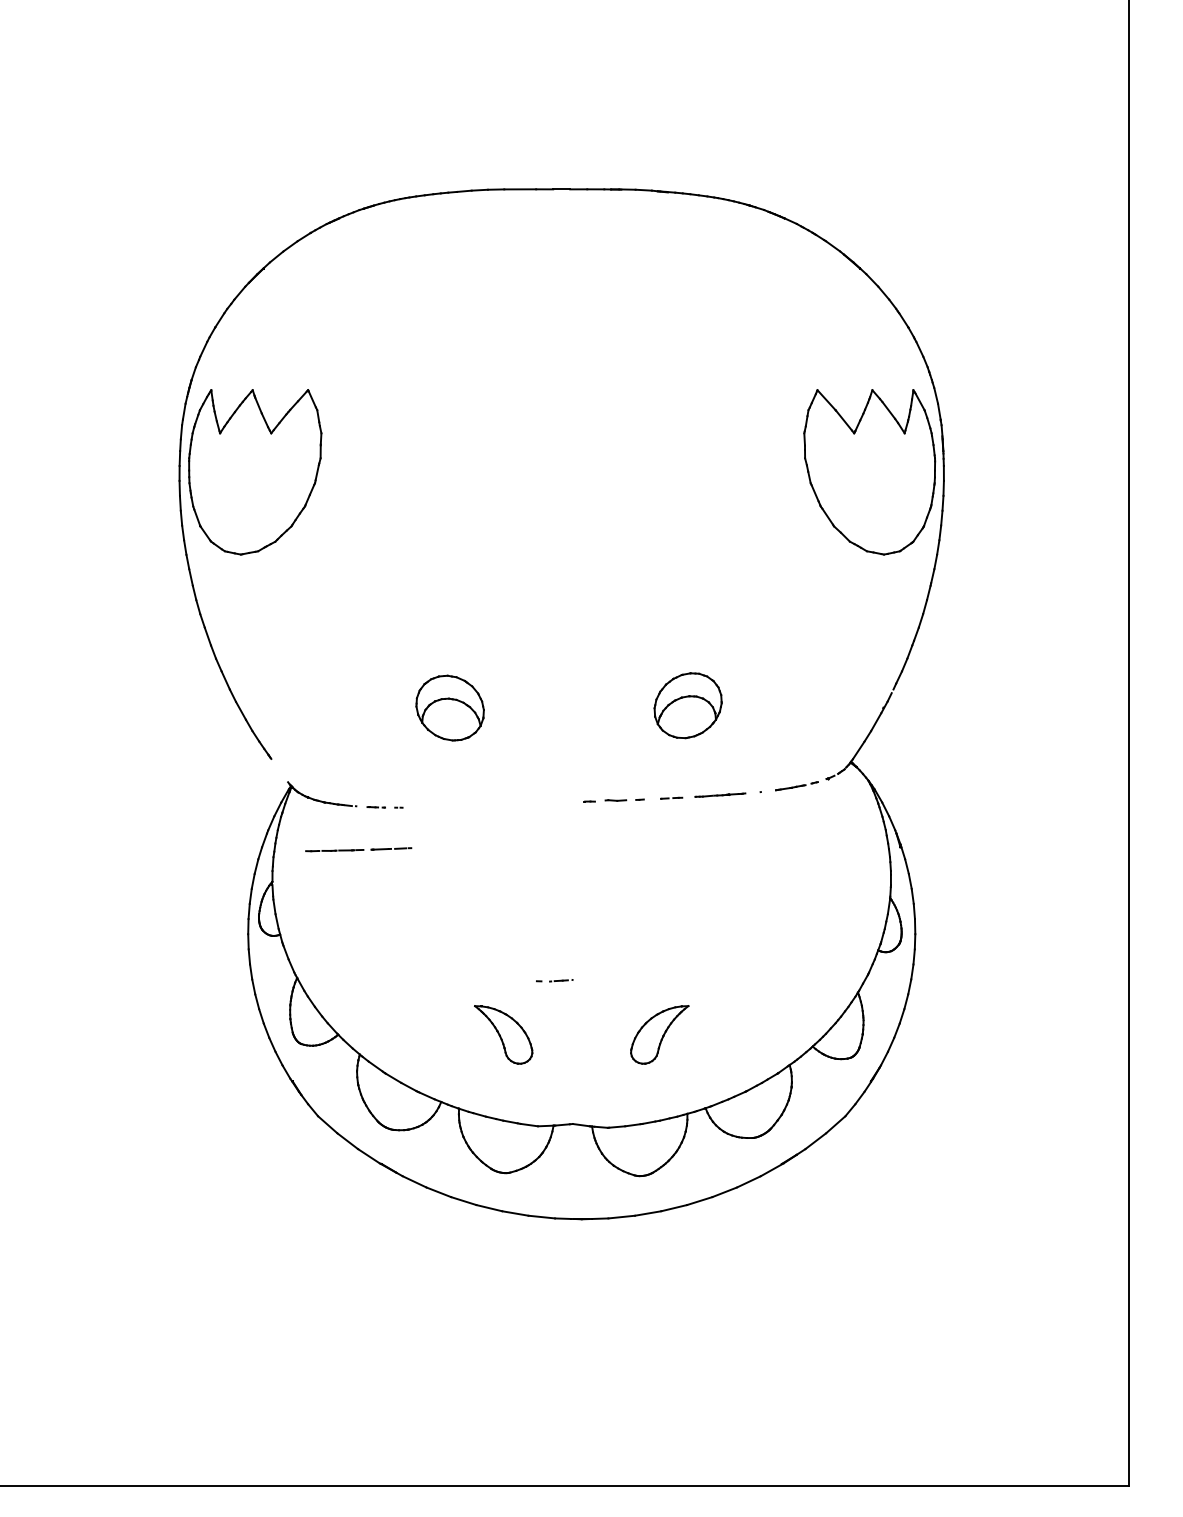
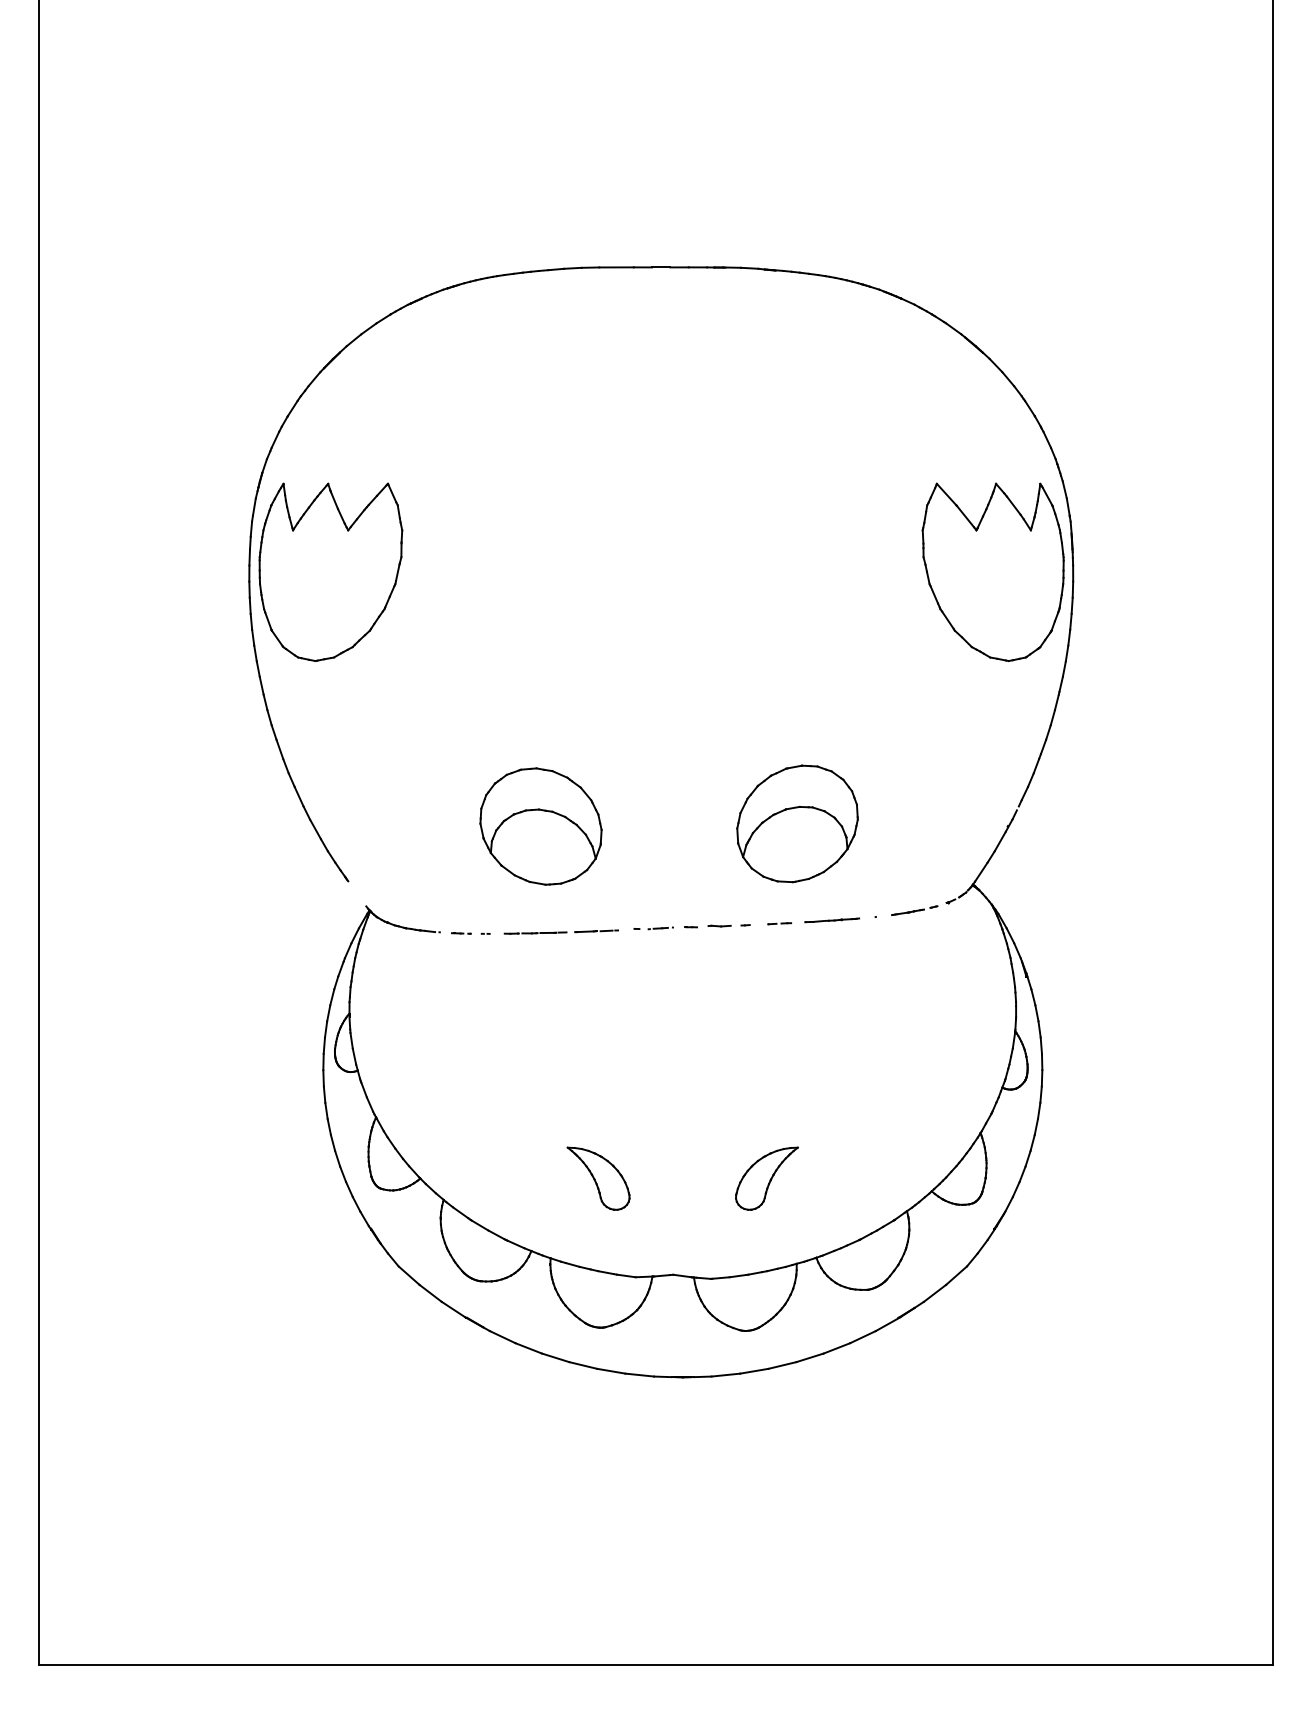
part: (688, 705) -> (797, 823), size x1.67
part: (449, 708) -> (540, 826), size x1.67
line: (357, 849) -> (560, 931), moved
part: (554, 980) -> (653, 928), moved

